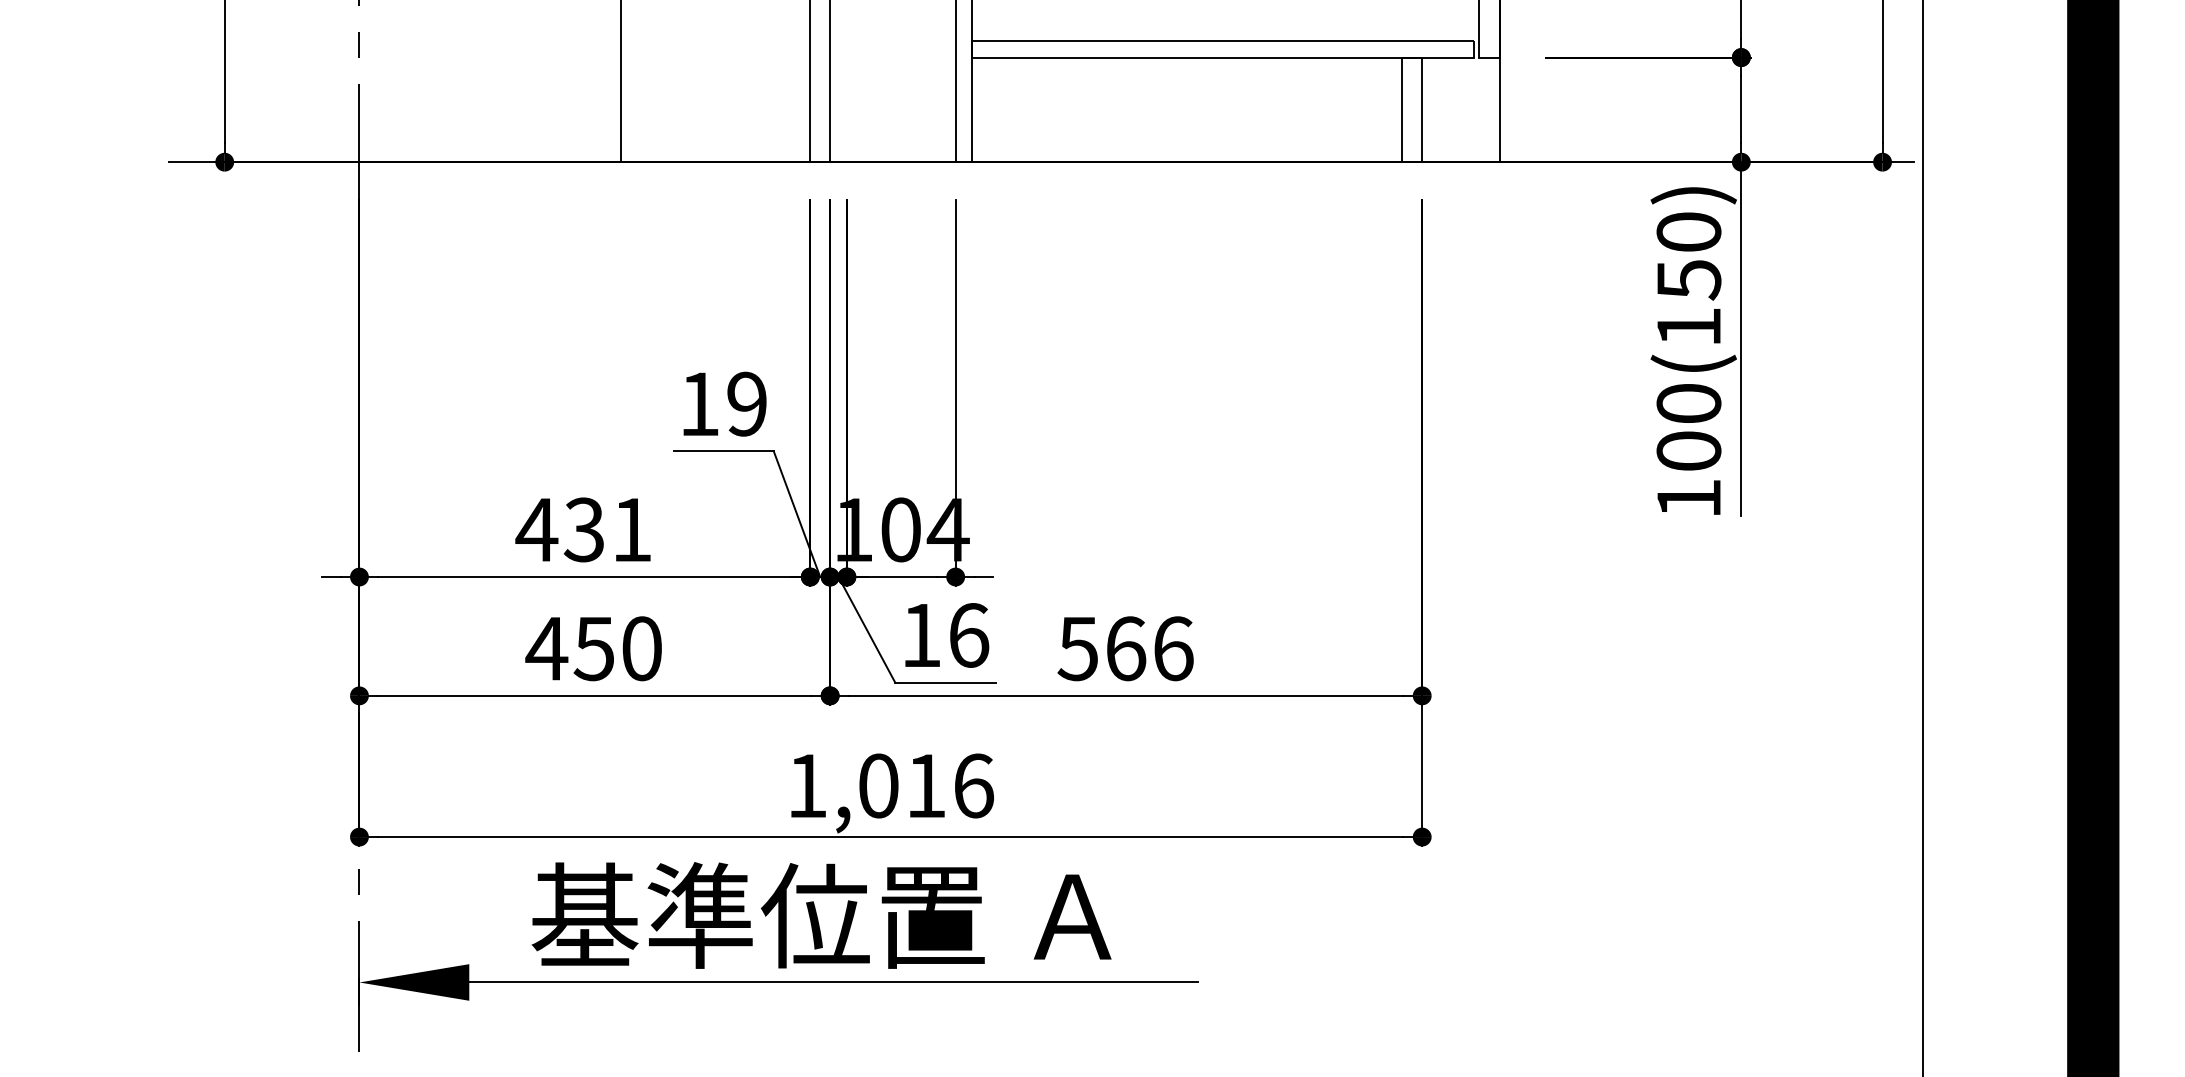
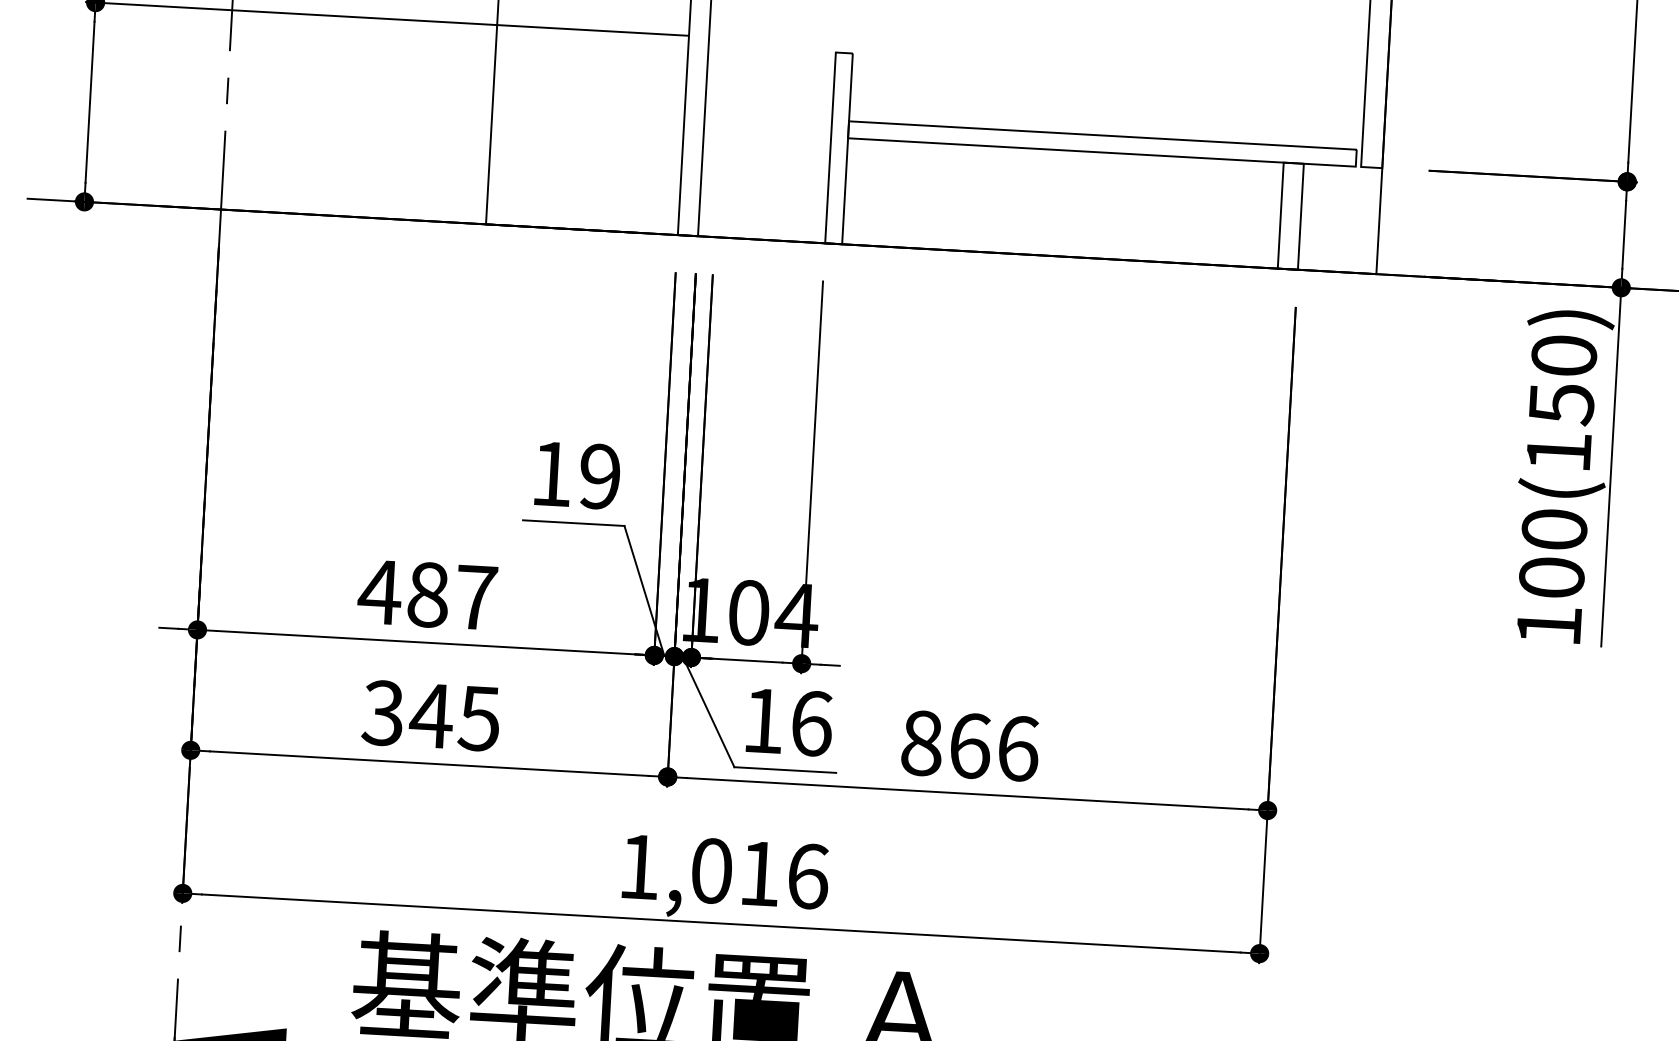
text: (607, 529) -> (451, 595), 431 -> 487
text: (593, 648) -> (430, 715), 450 -> 345
text: (1077, 648) -> (921, 743), 566 -> 866

